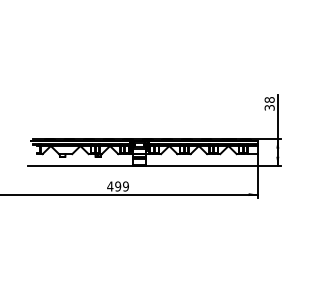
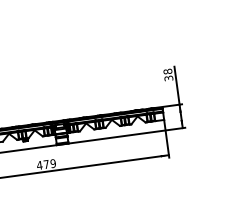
text: (118, 186) -> (46, 164), 499 -> 479

